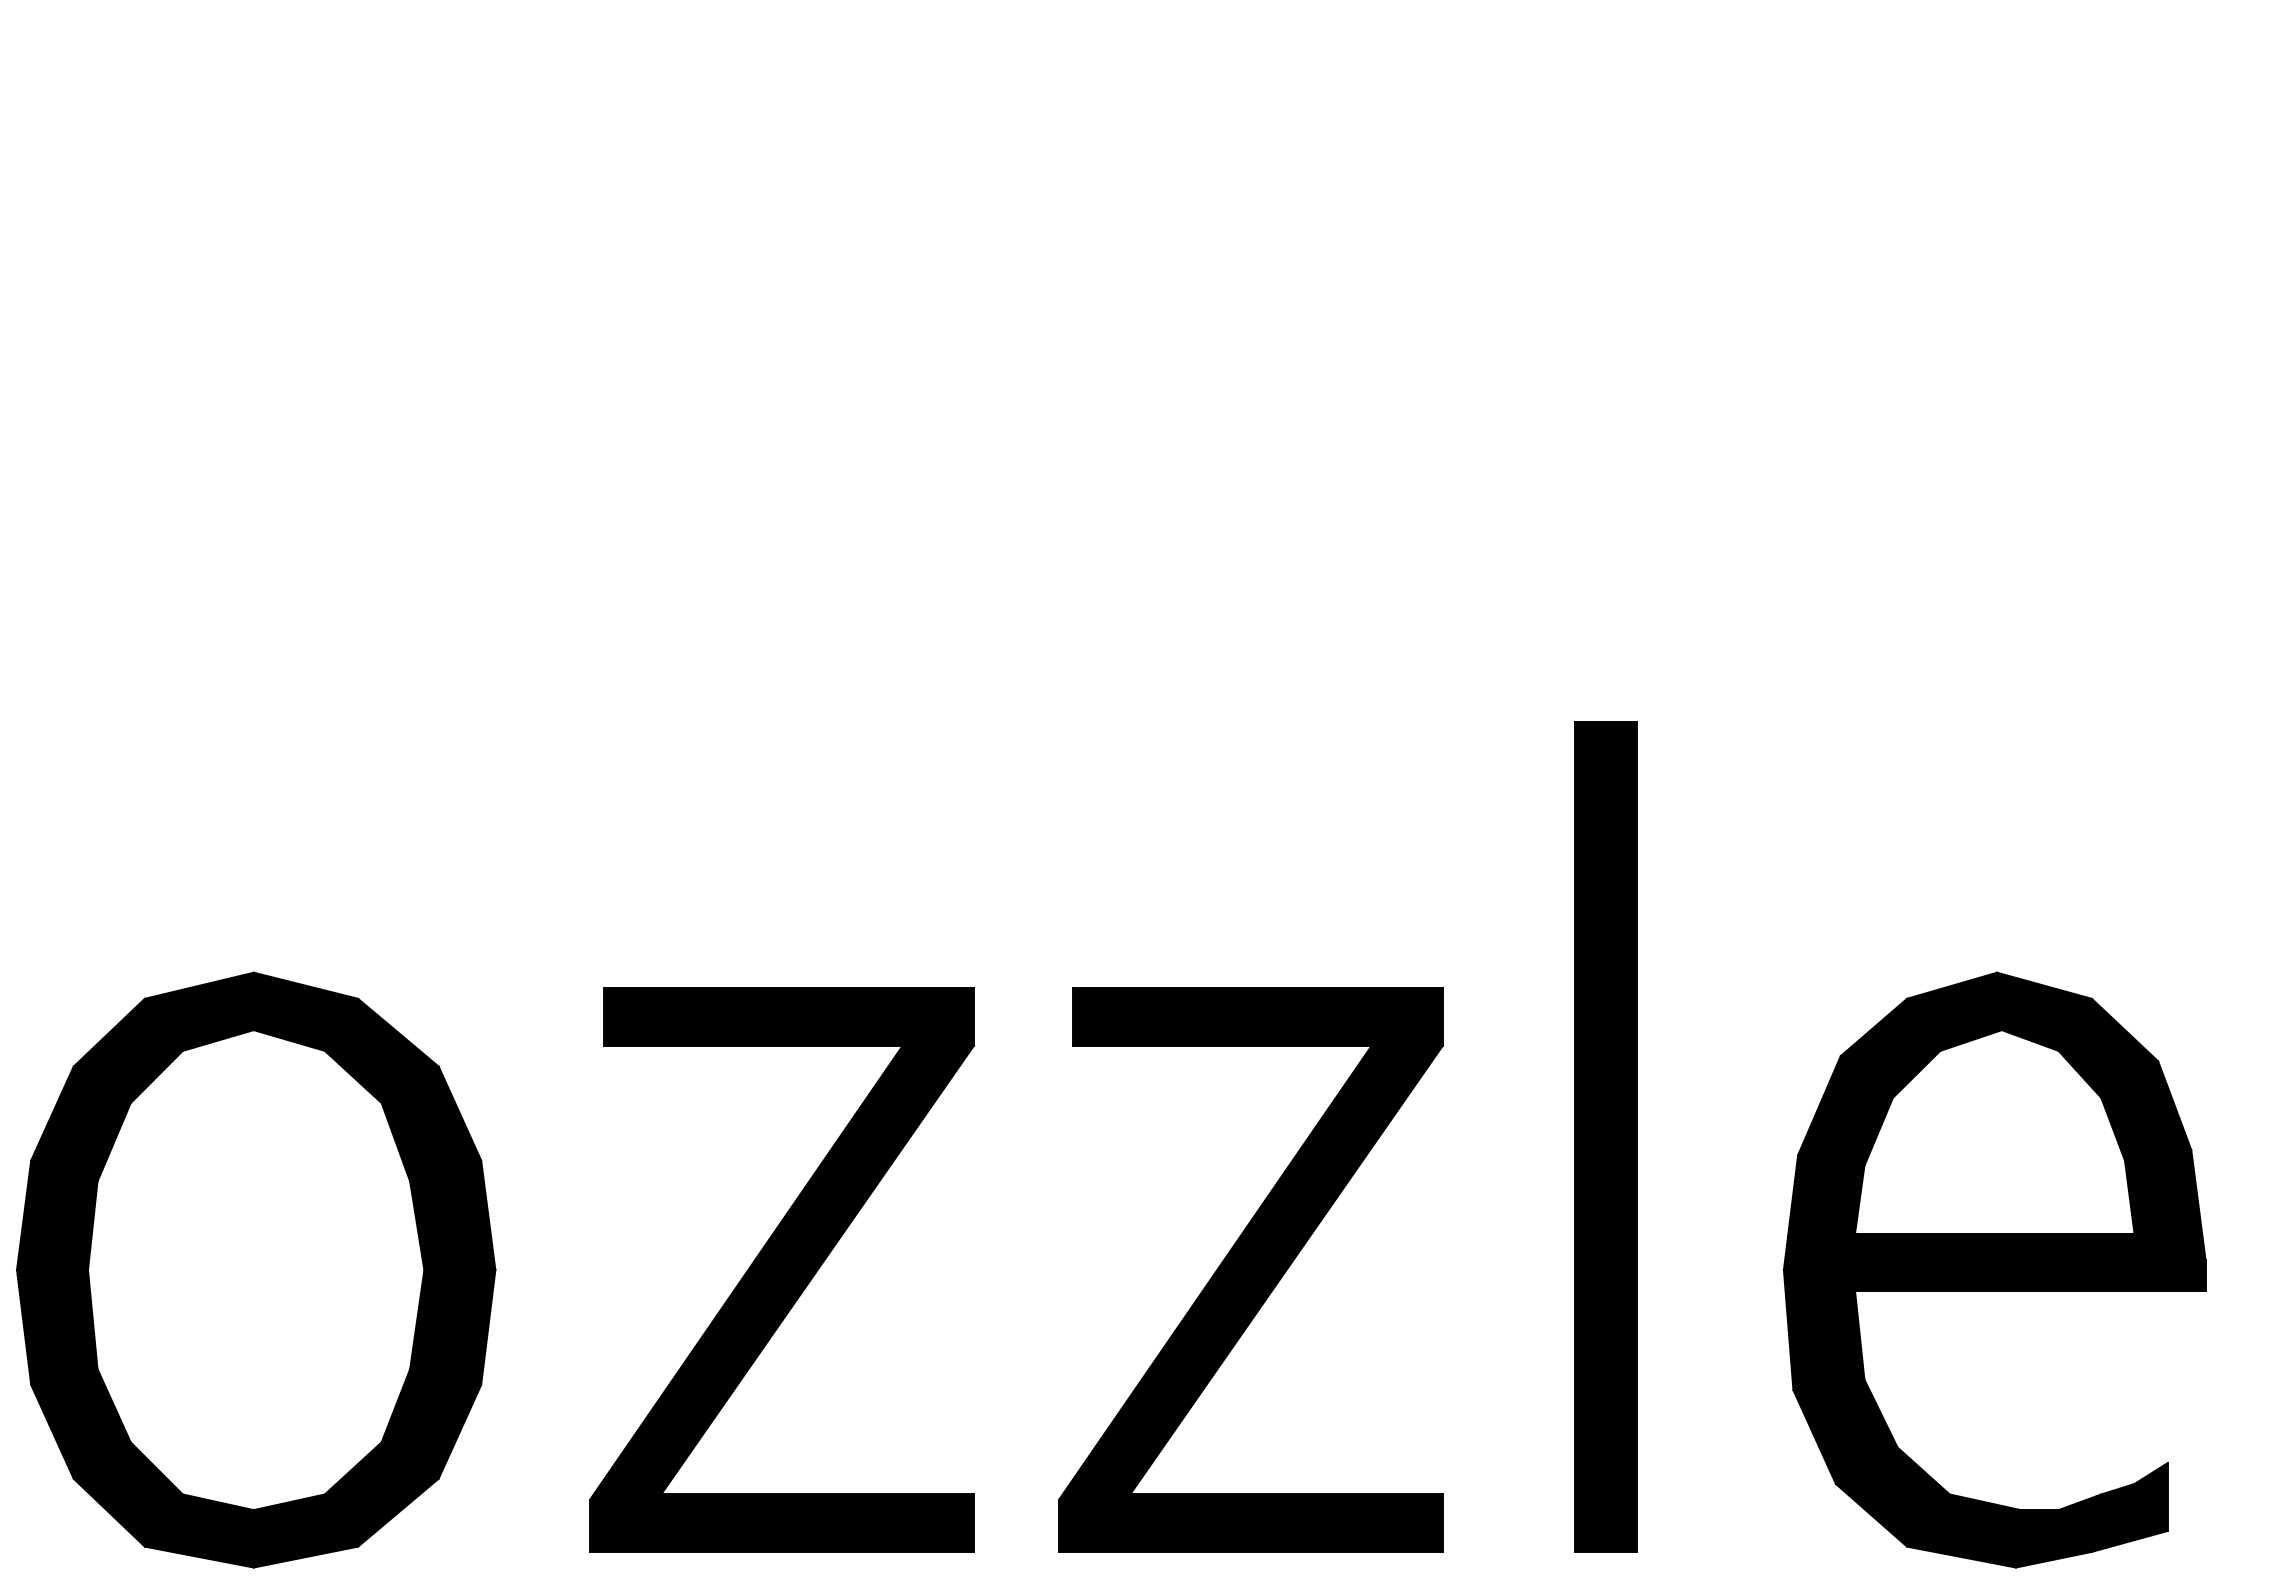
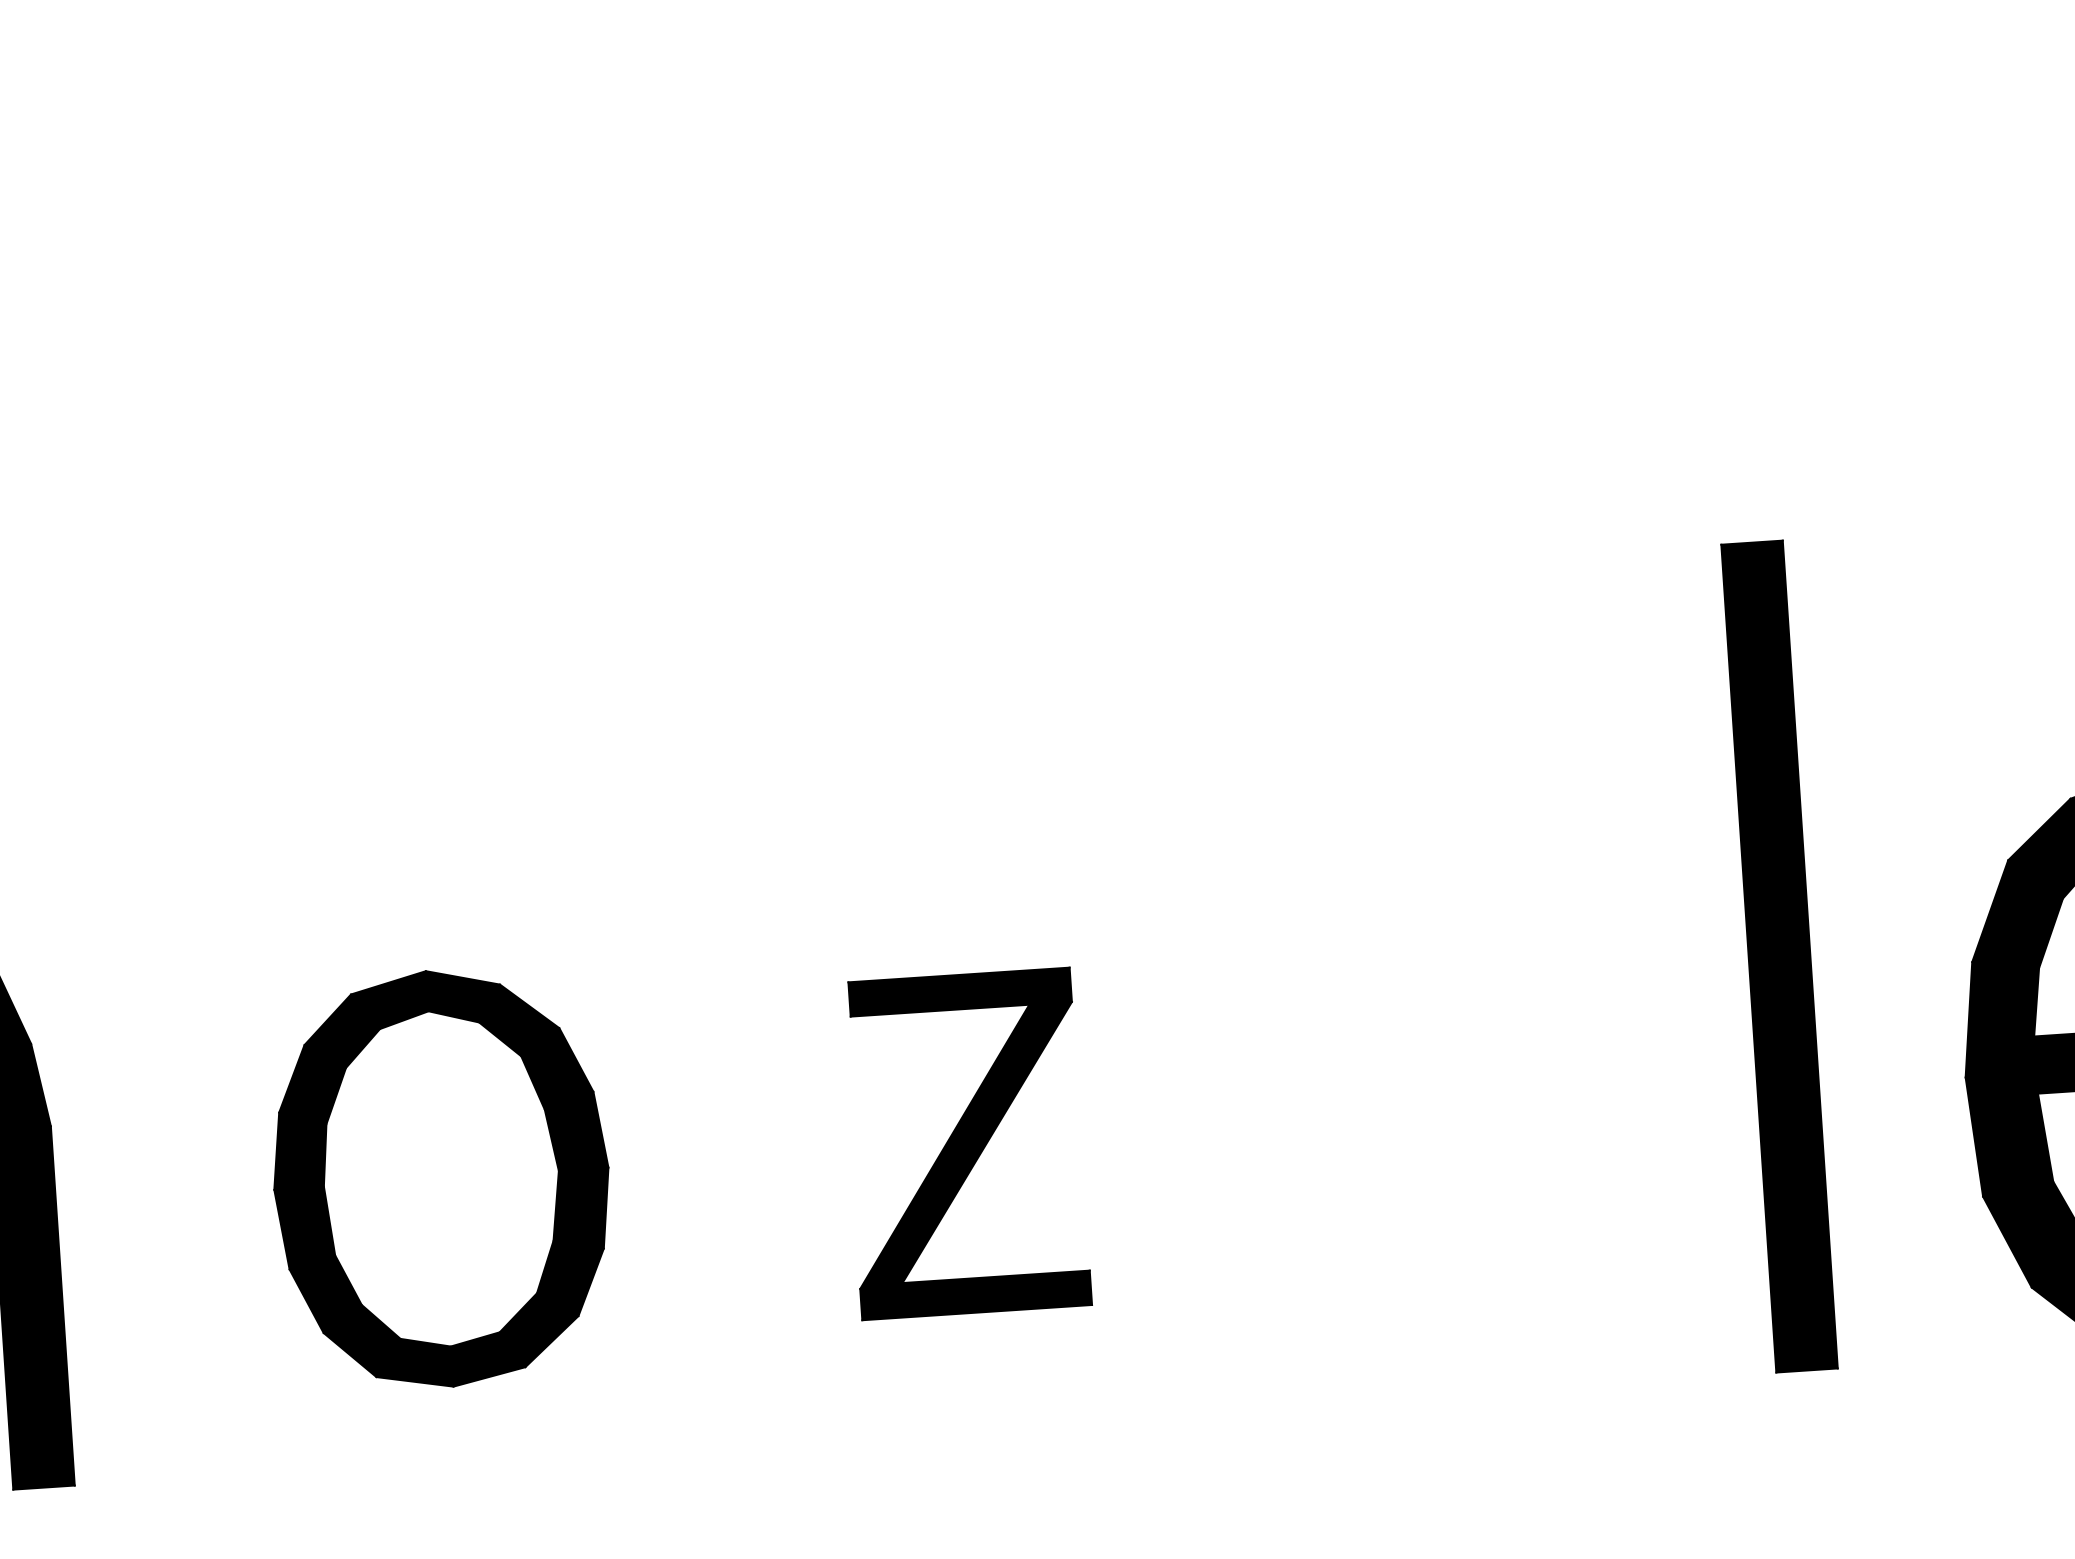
part: (256, 1269) -> (441, 1178), size x0.7
part: (781, 1269) -> (965, 1143), size x0.6
part: (1250, 1269) -> (1433, 1112), removed

